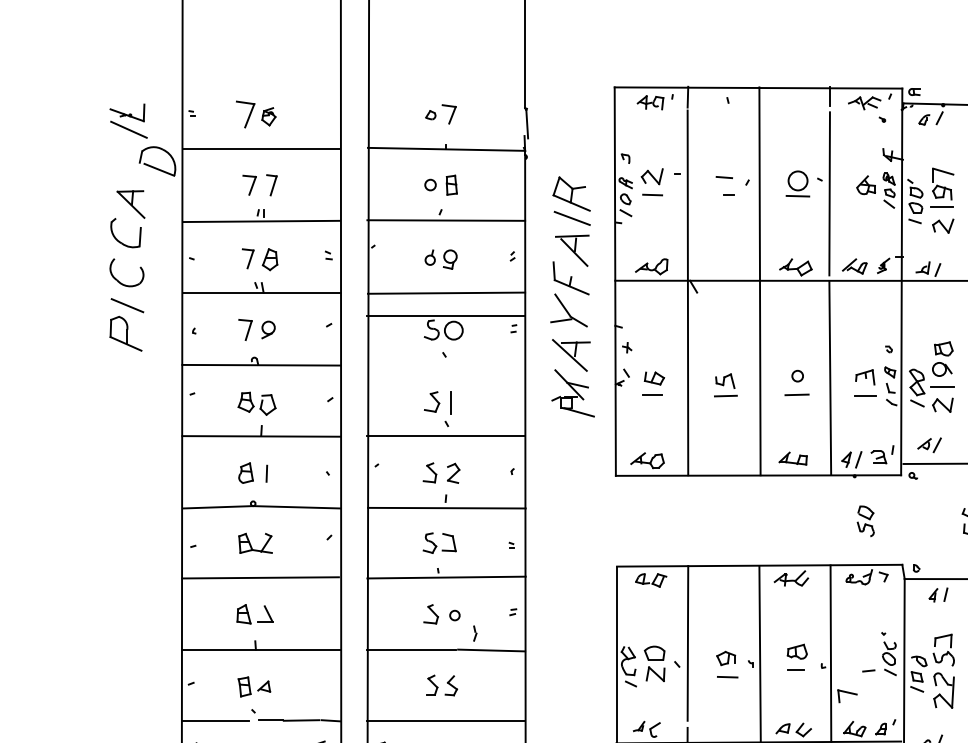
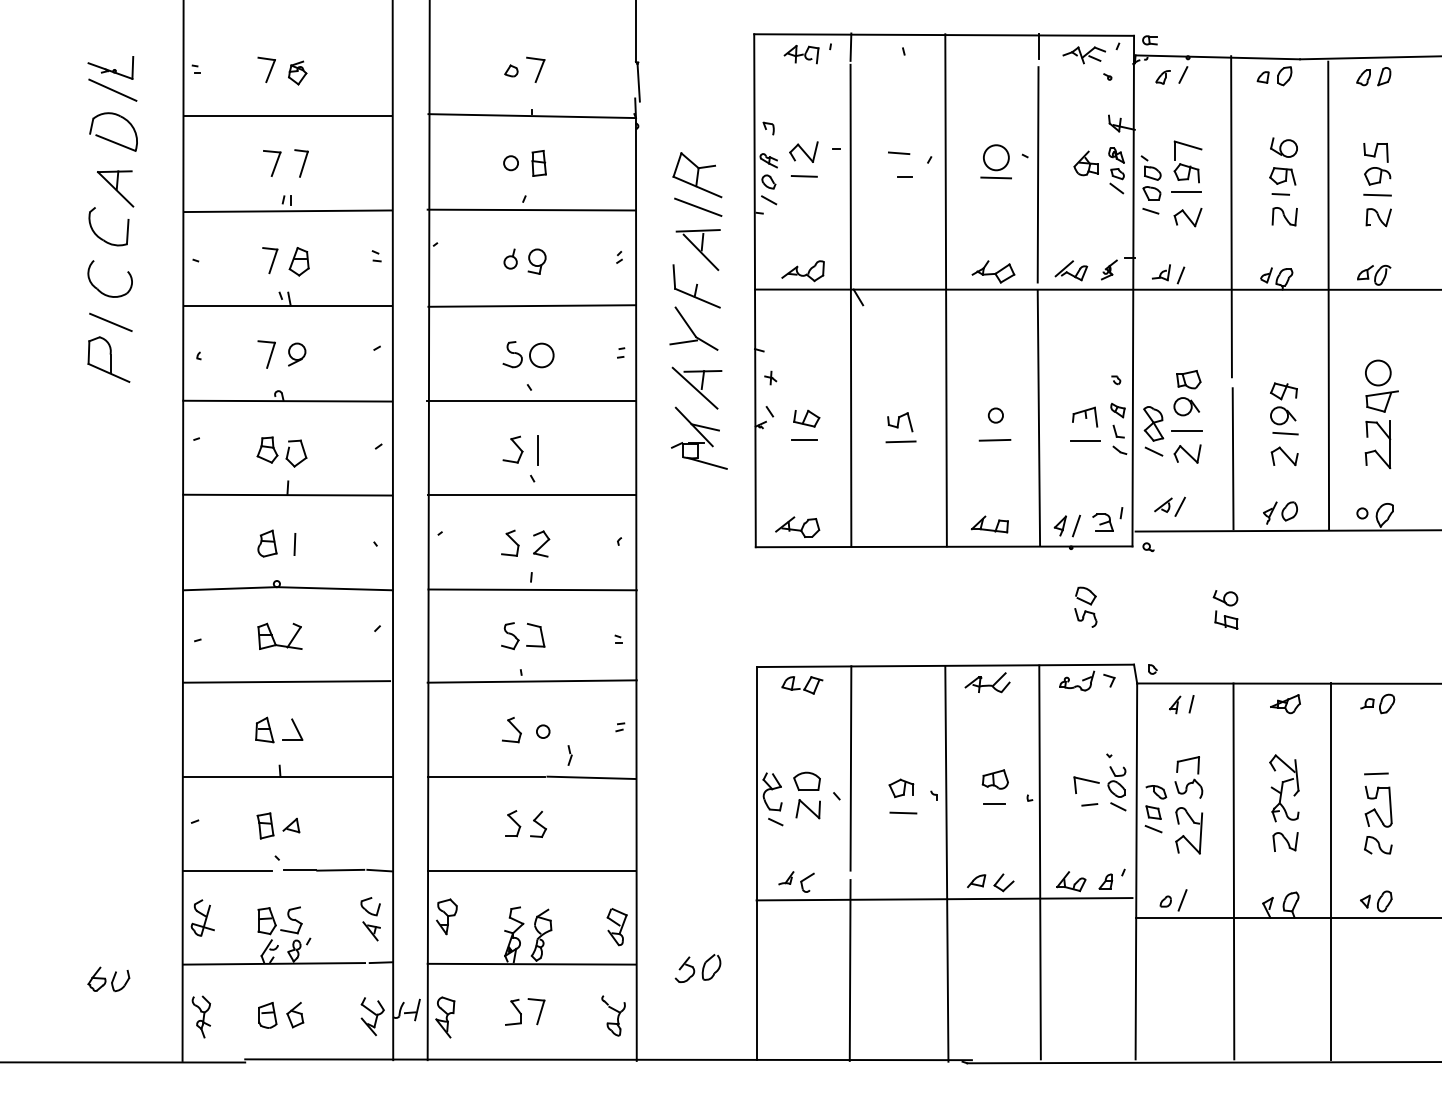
part: (245, 114) -> (266, 69), size x0.71
part: (155, 167) -> (110, 139), moved
line: (445, 315) -> (530, 400), moved
part: (847, 695) -> (1086, 784), moved

